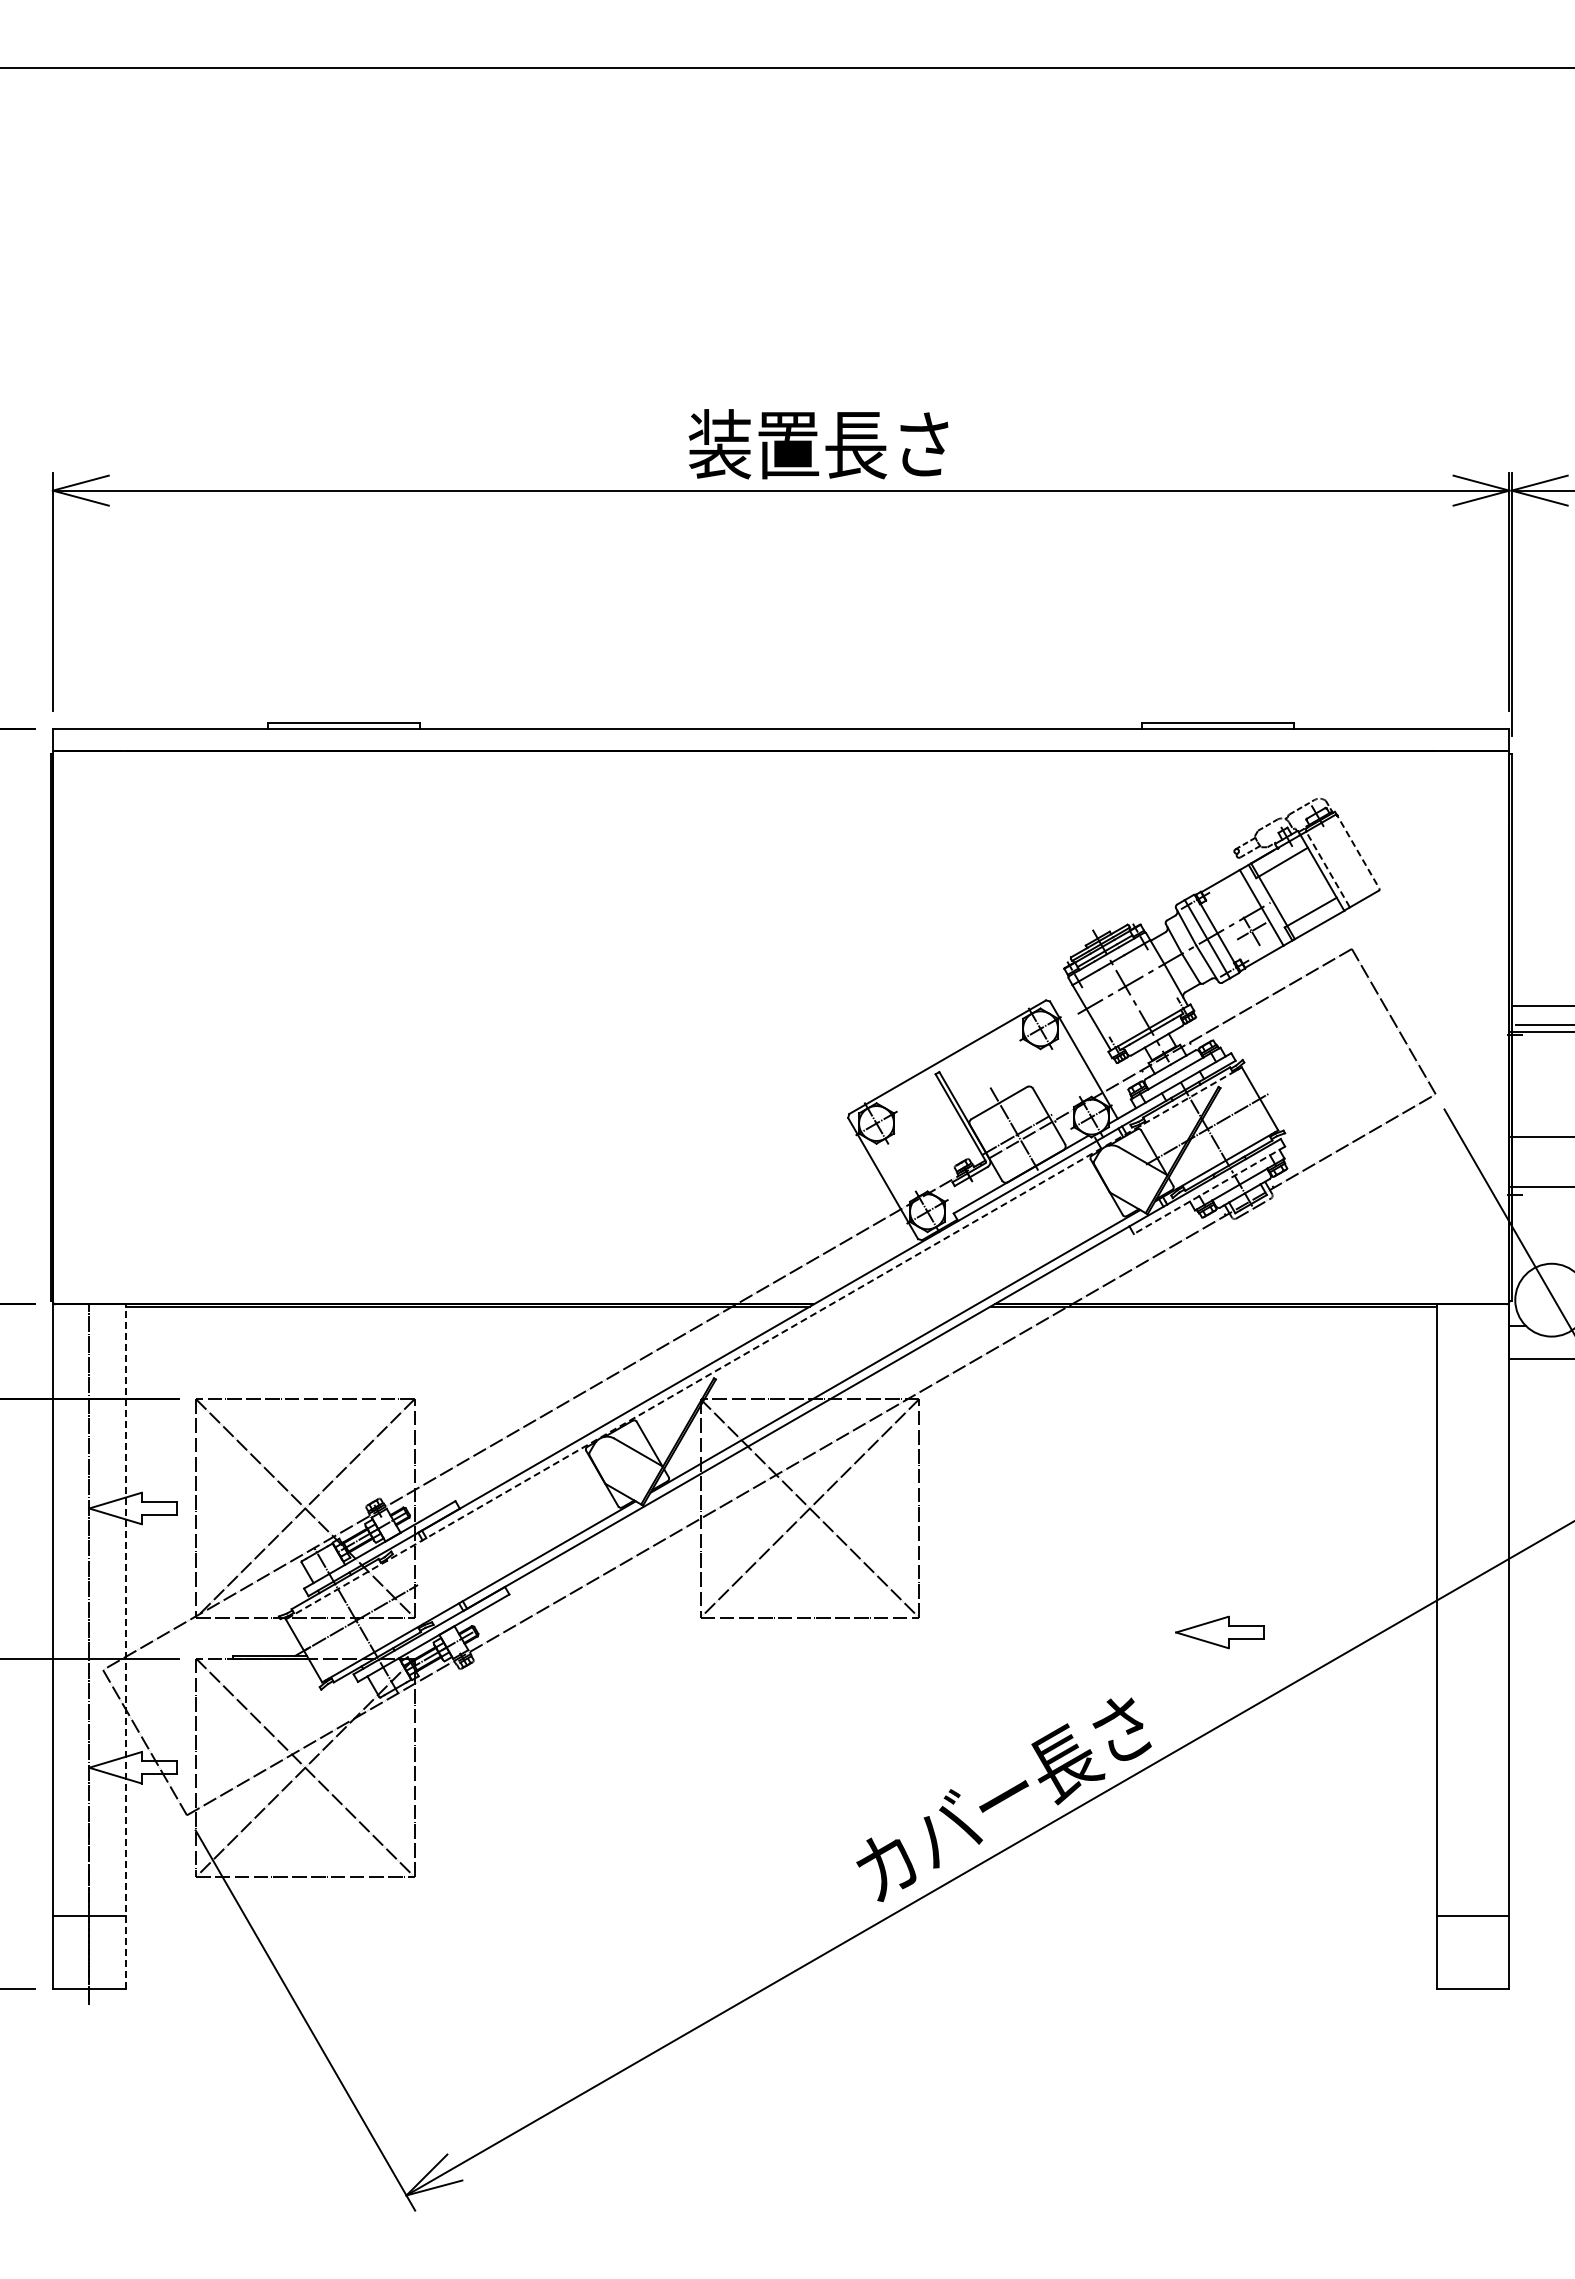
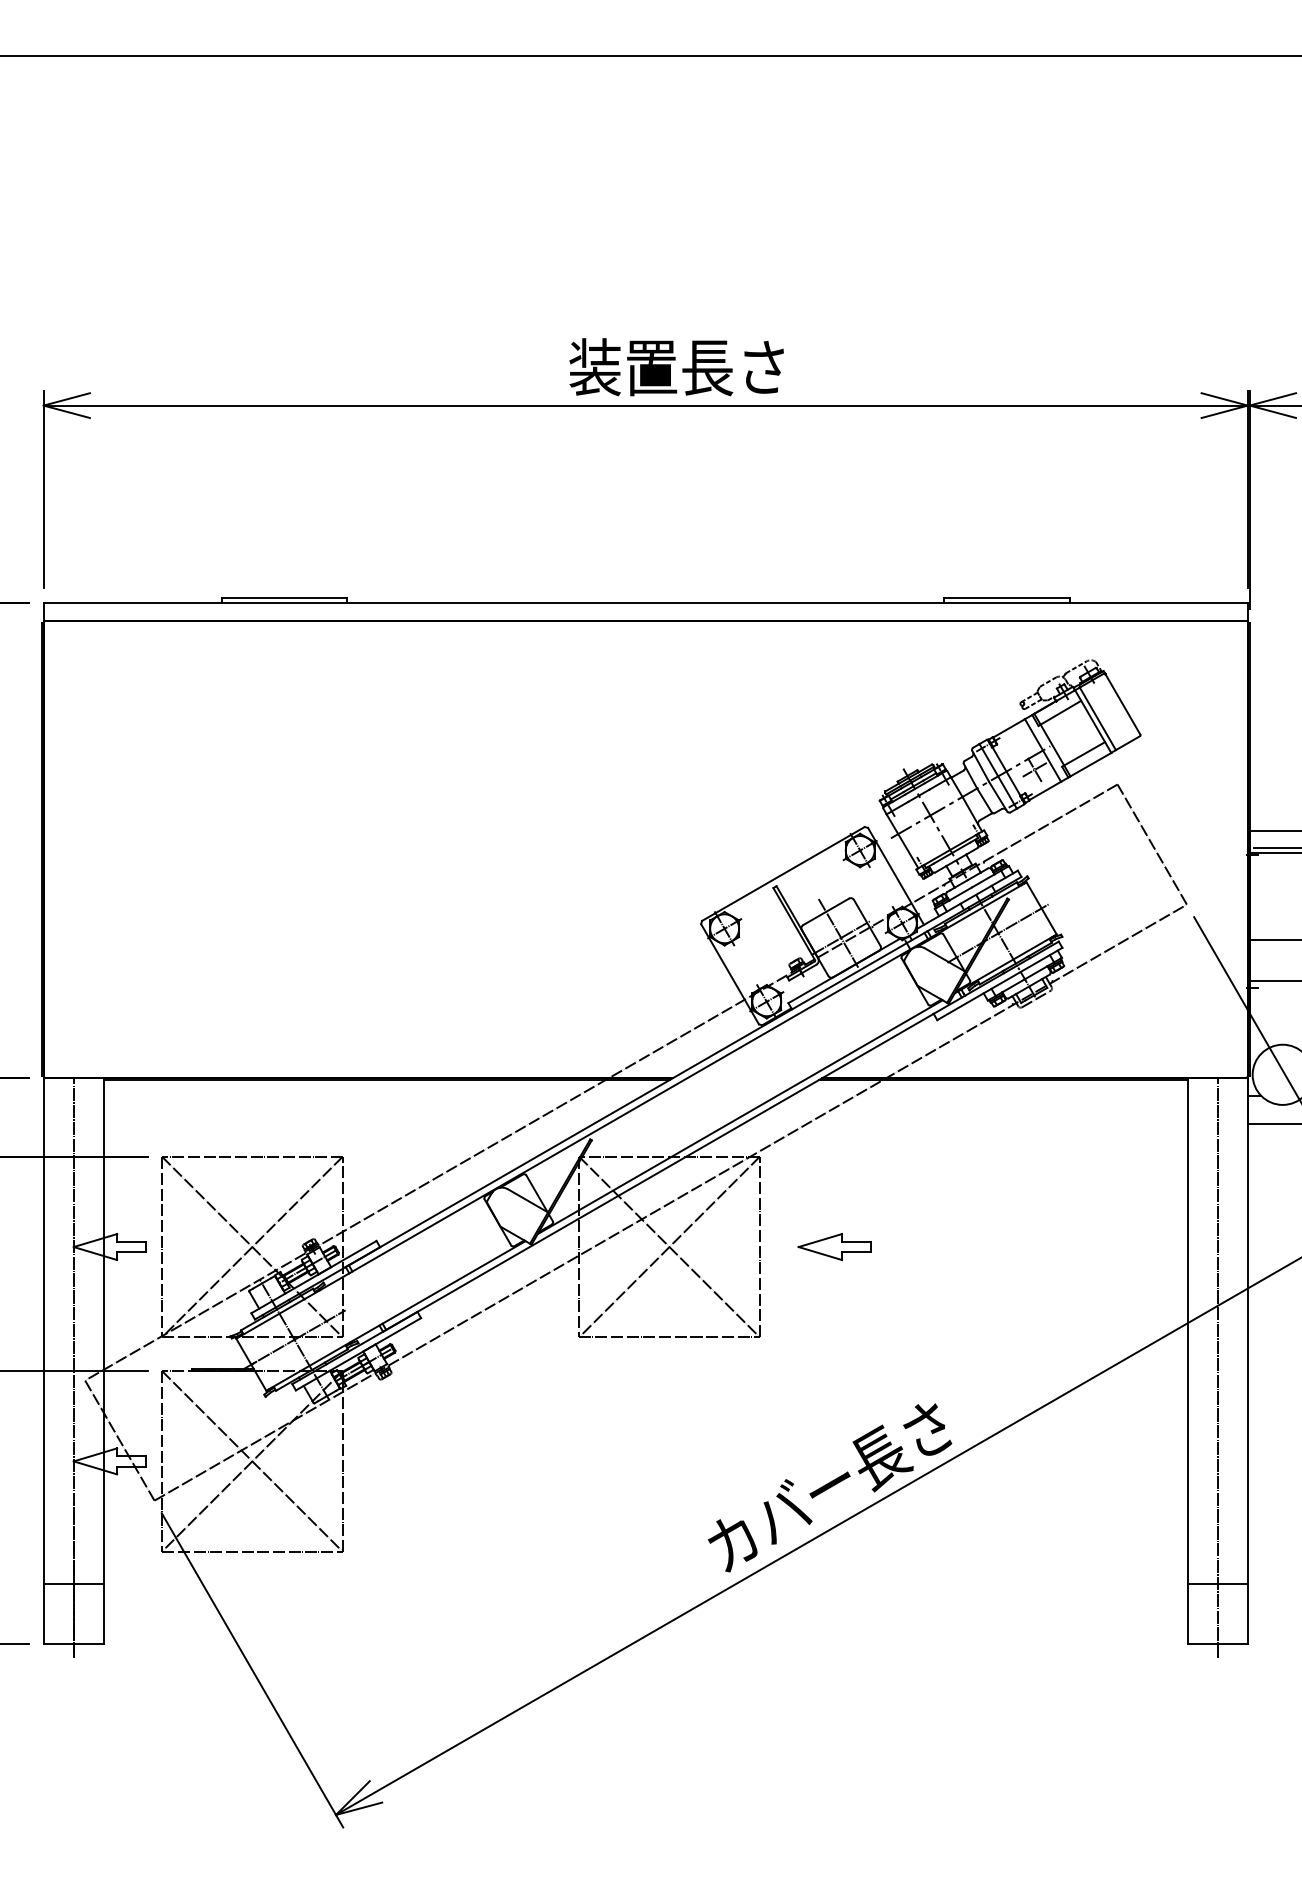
line: (1357, 850) -> (1122, 703), dashed -> solid
line: (1327, 869) -> (1097, 718), dashed -> solid
line: (1209, 1190) -> (999, 984), dashed -> solid
line: (763, 1343) -> (631, 1110), dashed -> solid
part: (1219, 1632) -> (834, 1247), moved
line: (125, 1646) -> (103, 1361), dashed -> solid
line: (1473, 1654) -> (1218, 1367), added

